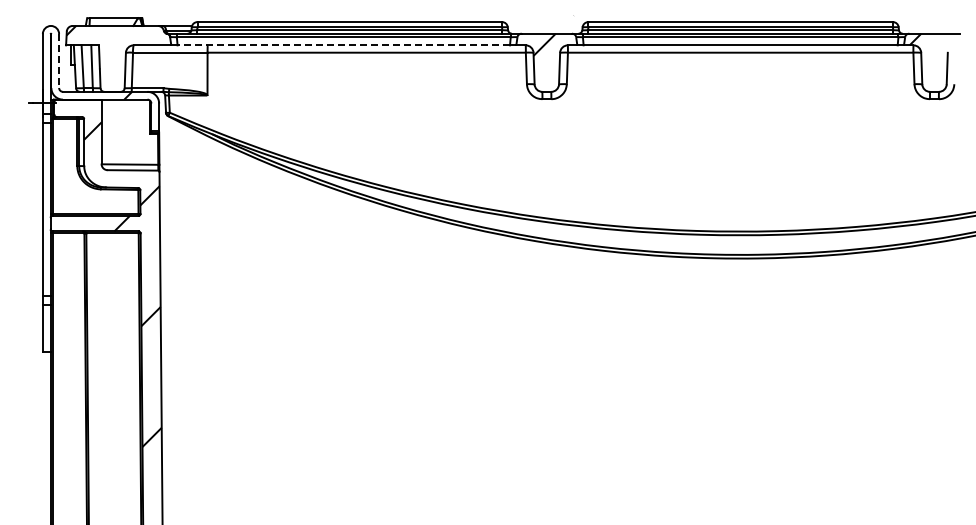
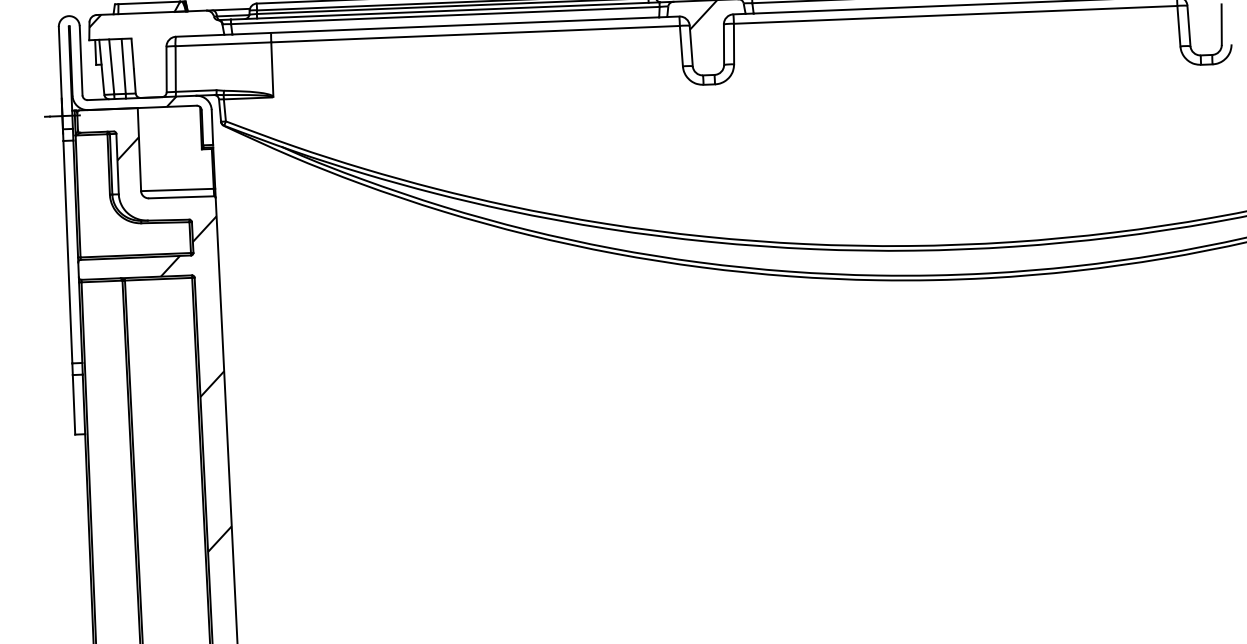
line: (343, 45) -> (445, 26), dashed -> solid
line: (59, 61) -> (81, 61), dashed -> solid

